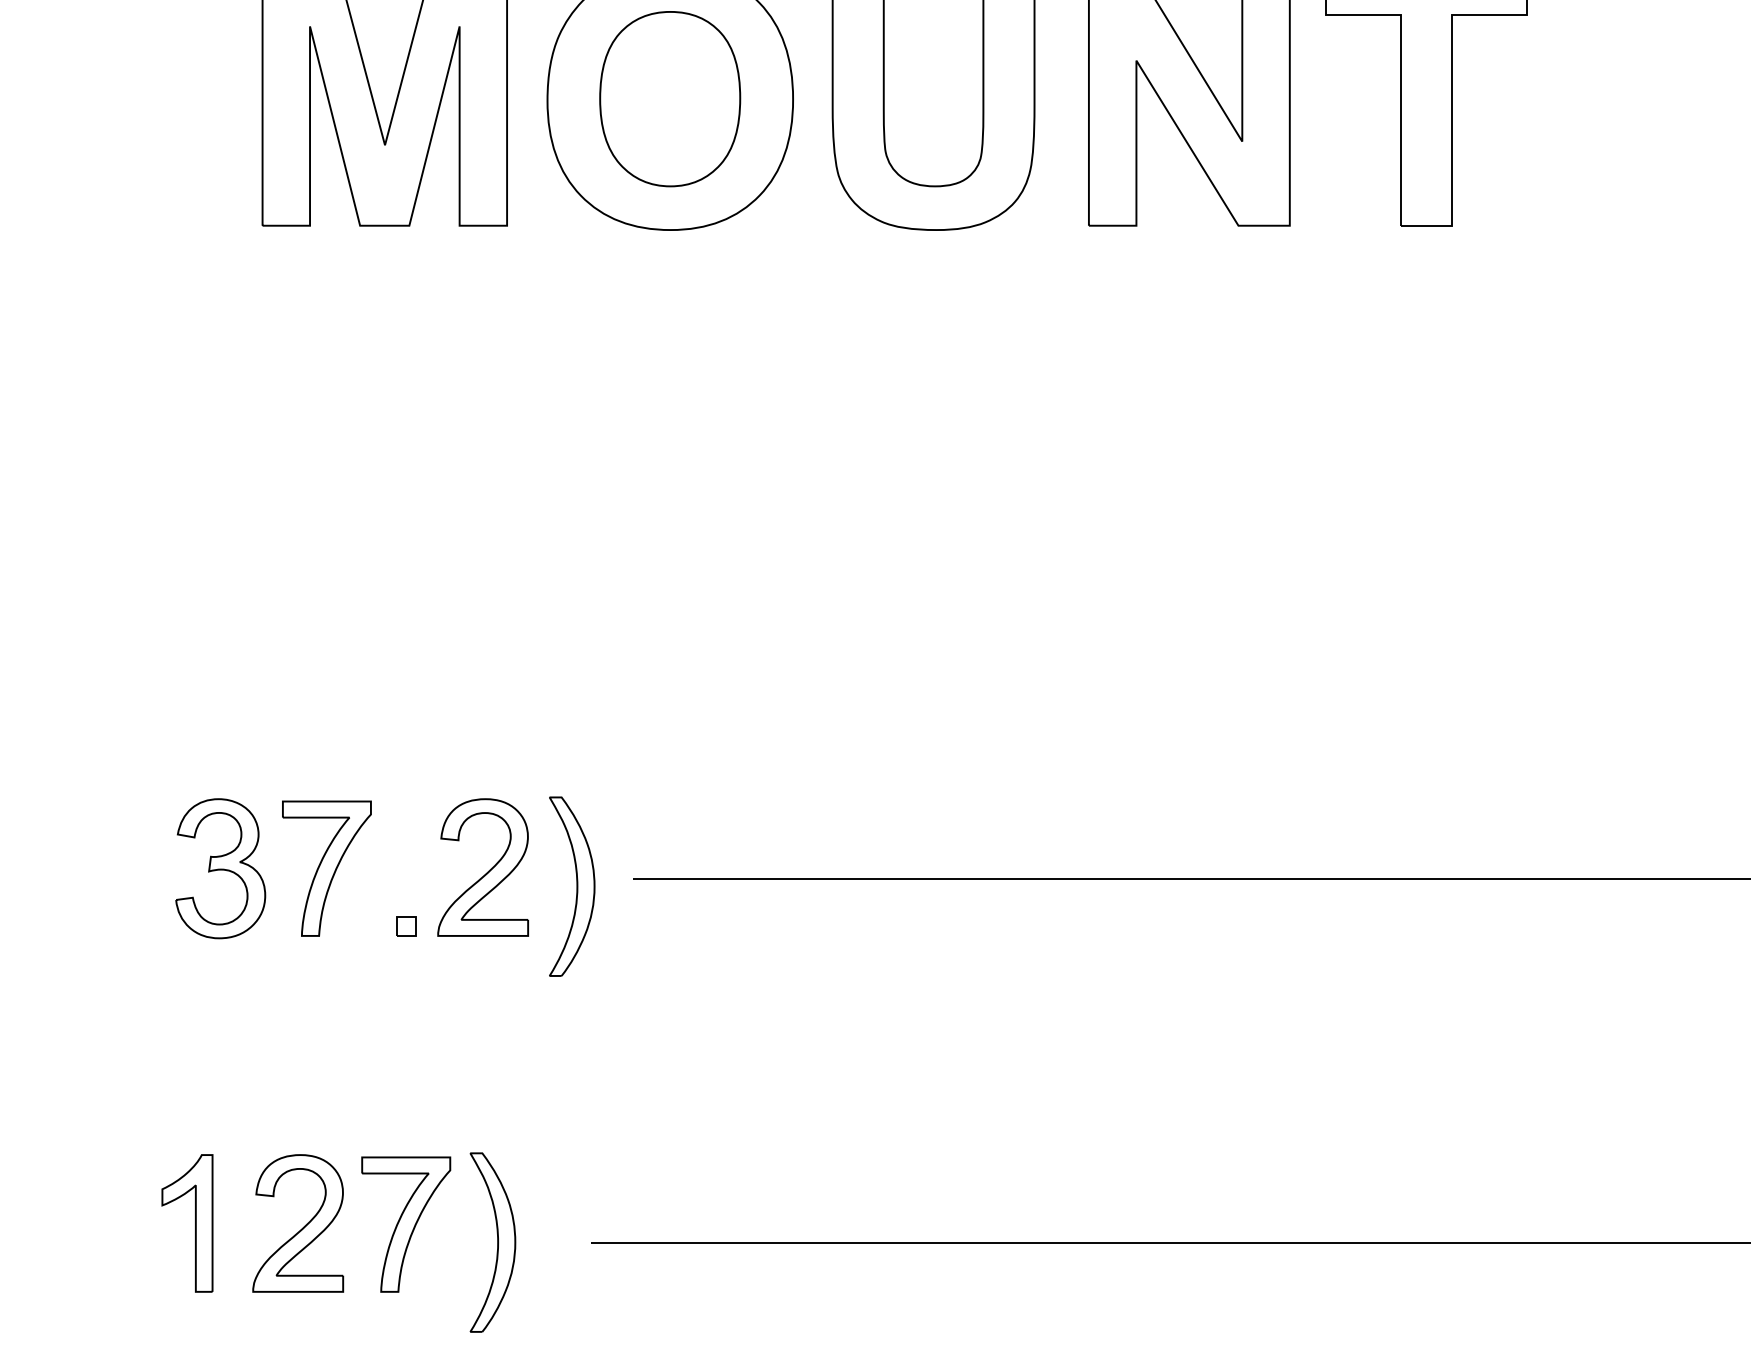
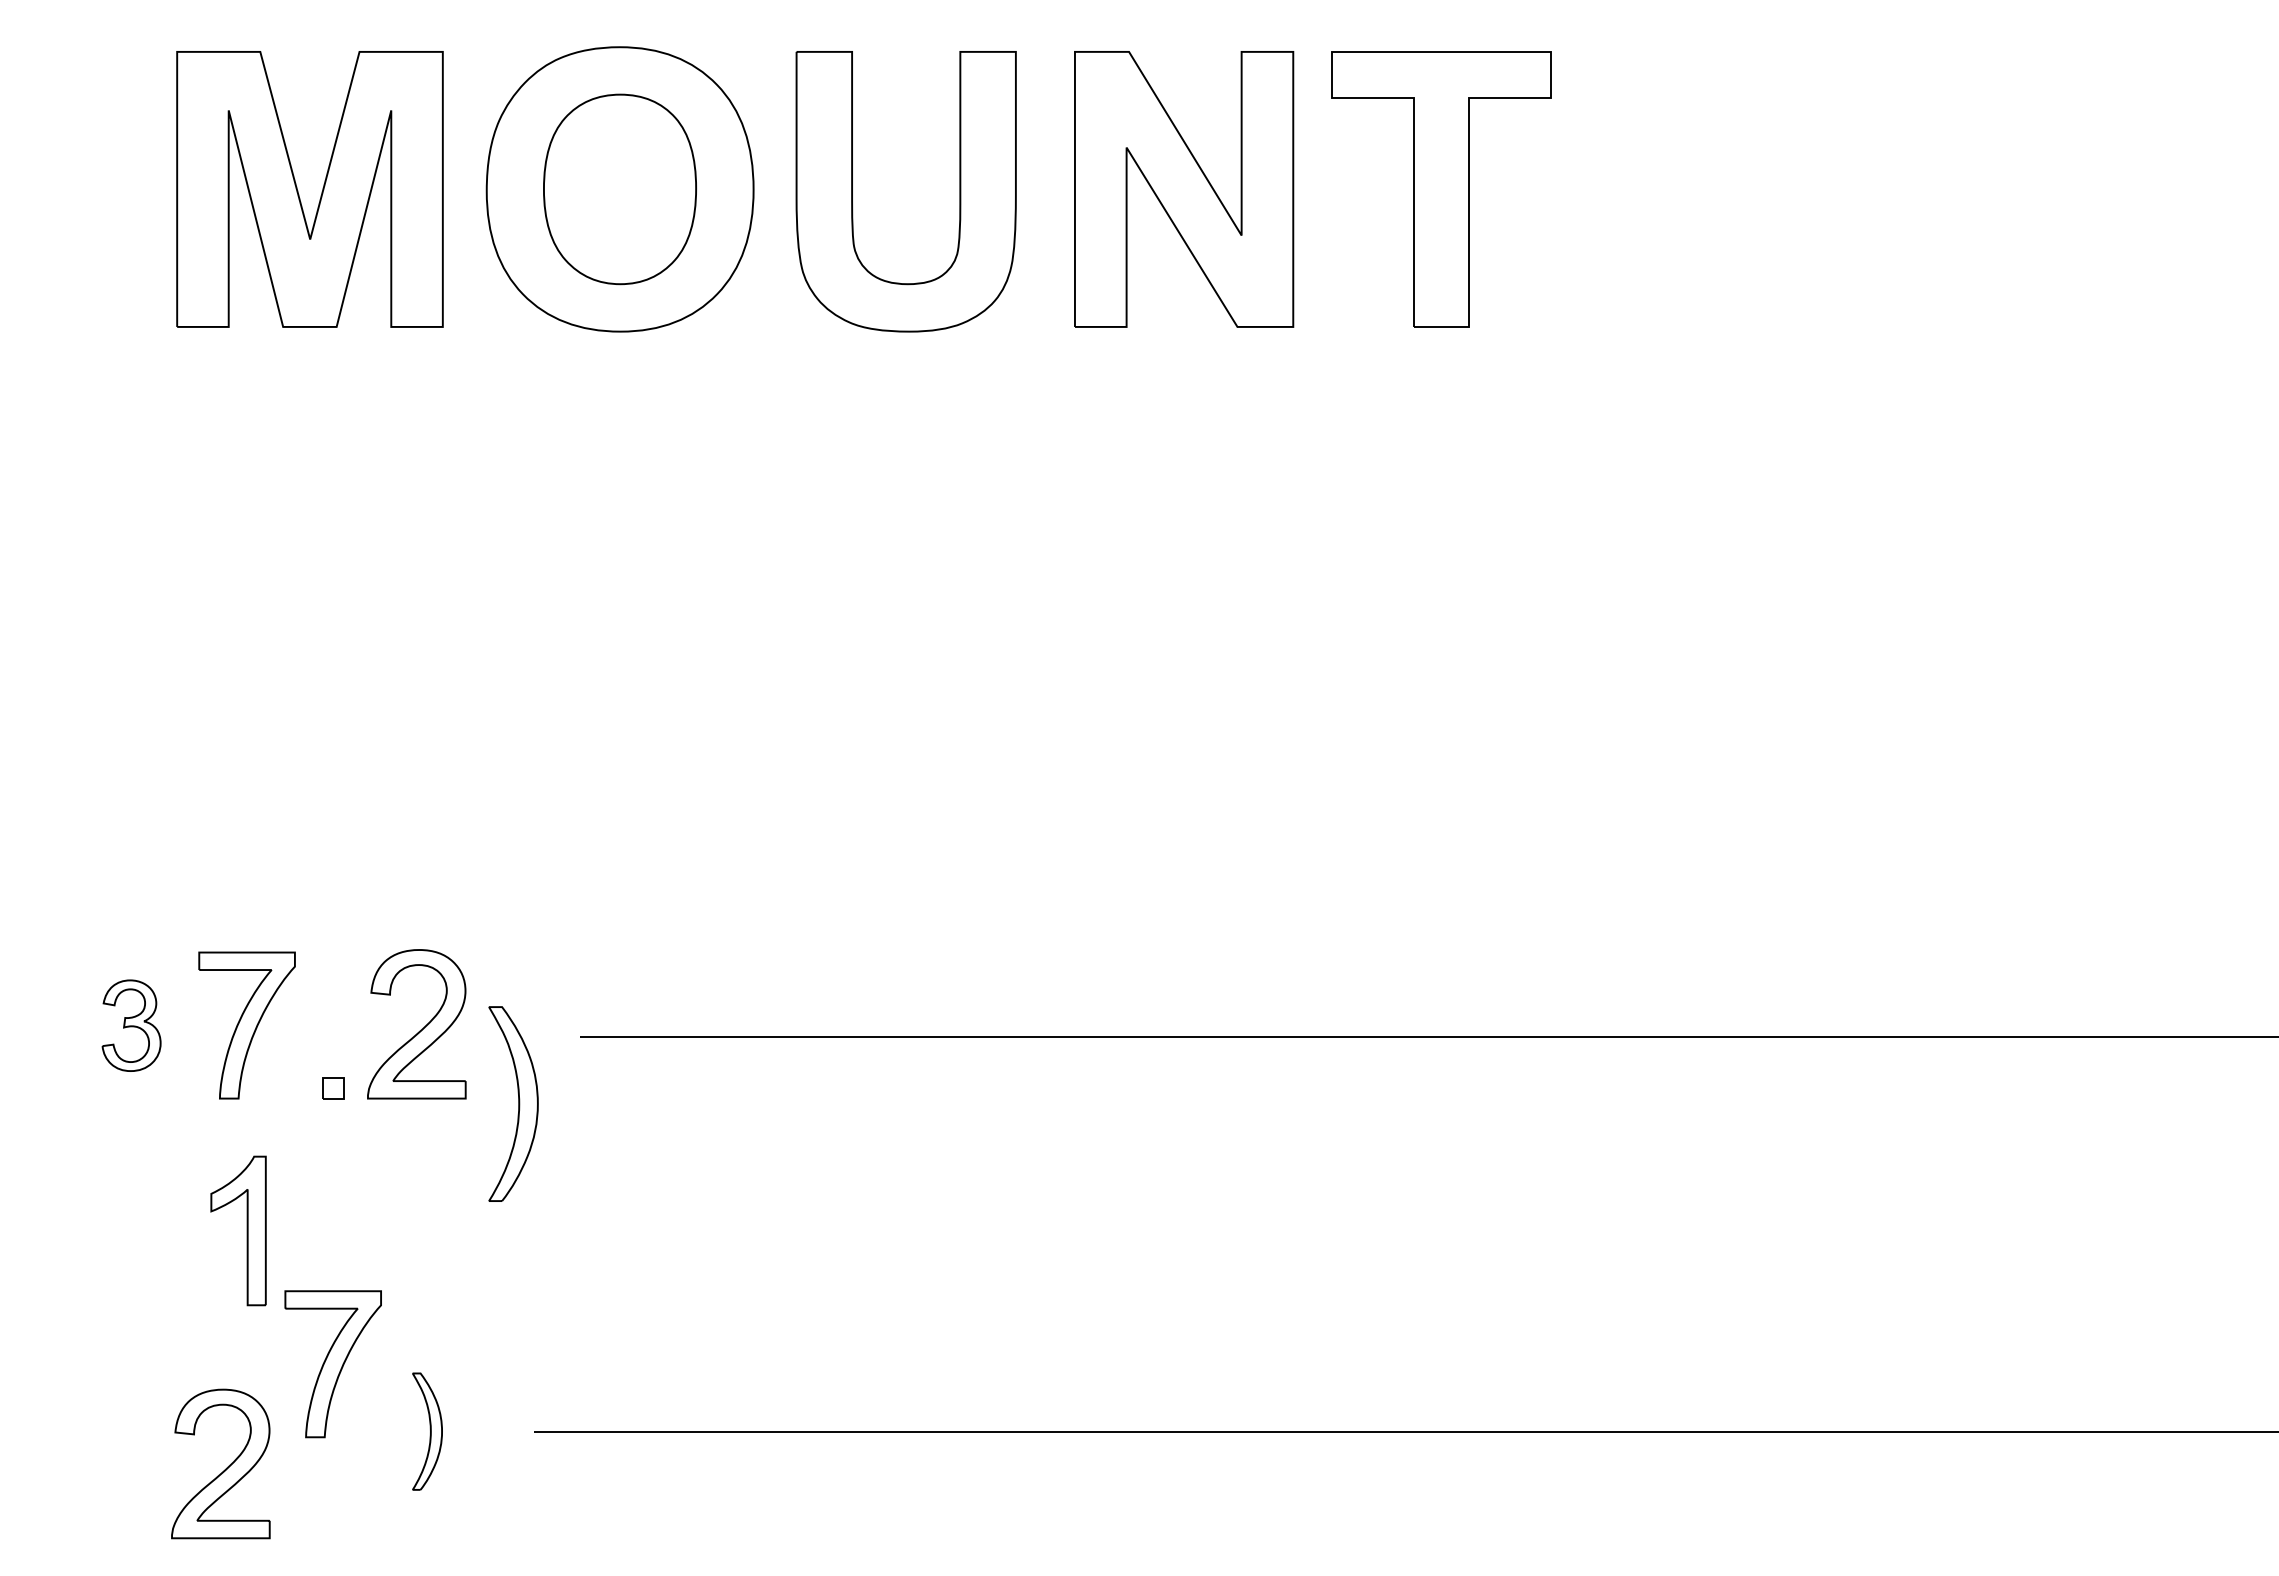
part: (220, 868) -> (131, 1025), size x0.6
part: (572, 886) -> (513, 1103), moved
part: (194, 1223) -> (246, 1230), moved
part: (405, 1224) -> (332, 1364), moved
part: (302, 1227) -> (225, 1468), moved
part: (492, 1242) -> (427, 1431), size x0.6

